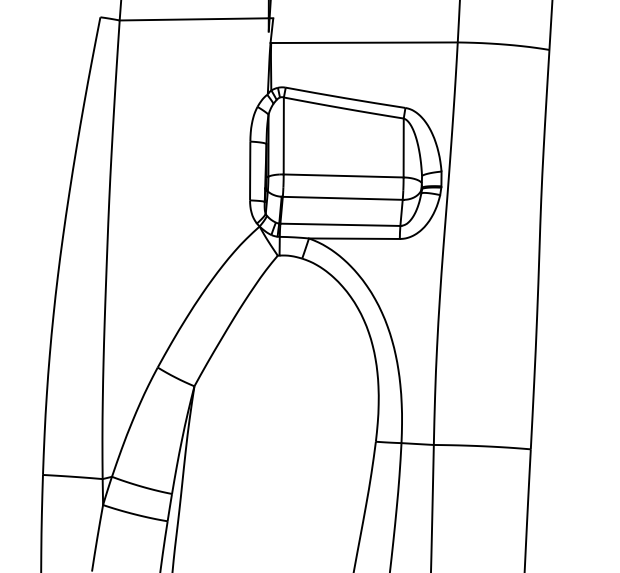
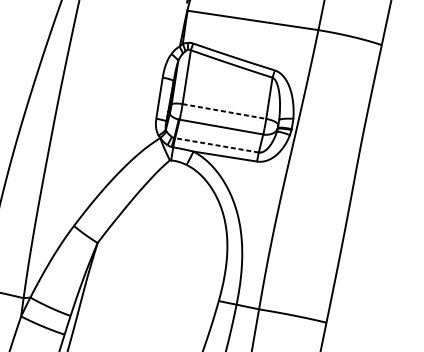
line: (343, 175) -> (224, 111), solid -> dashed
line: (340, 224) -> (217, 145), solid -> dashed

